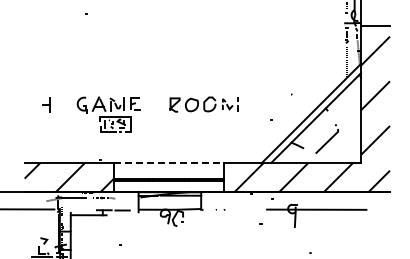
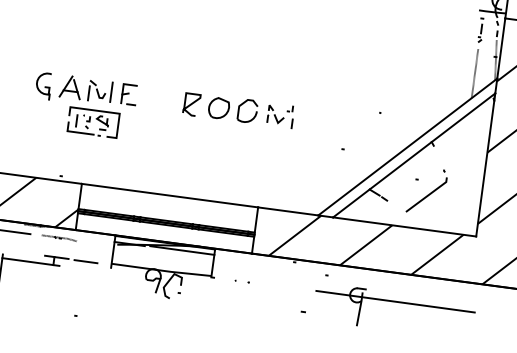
line: (169, 162) -> (170, 195), dashed -> solid

